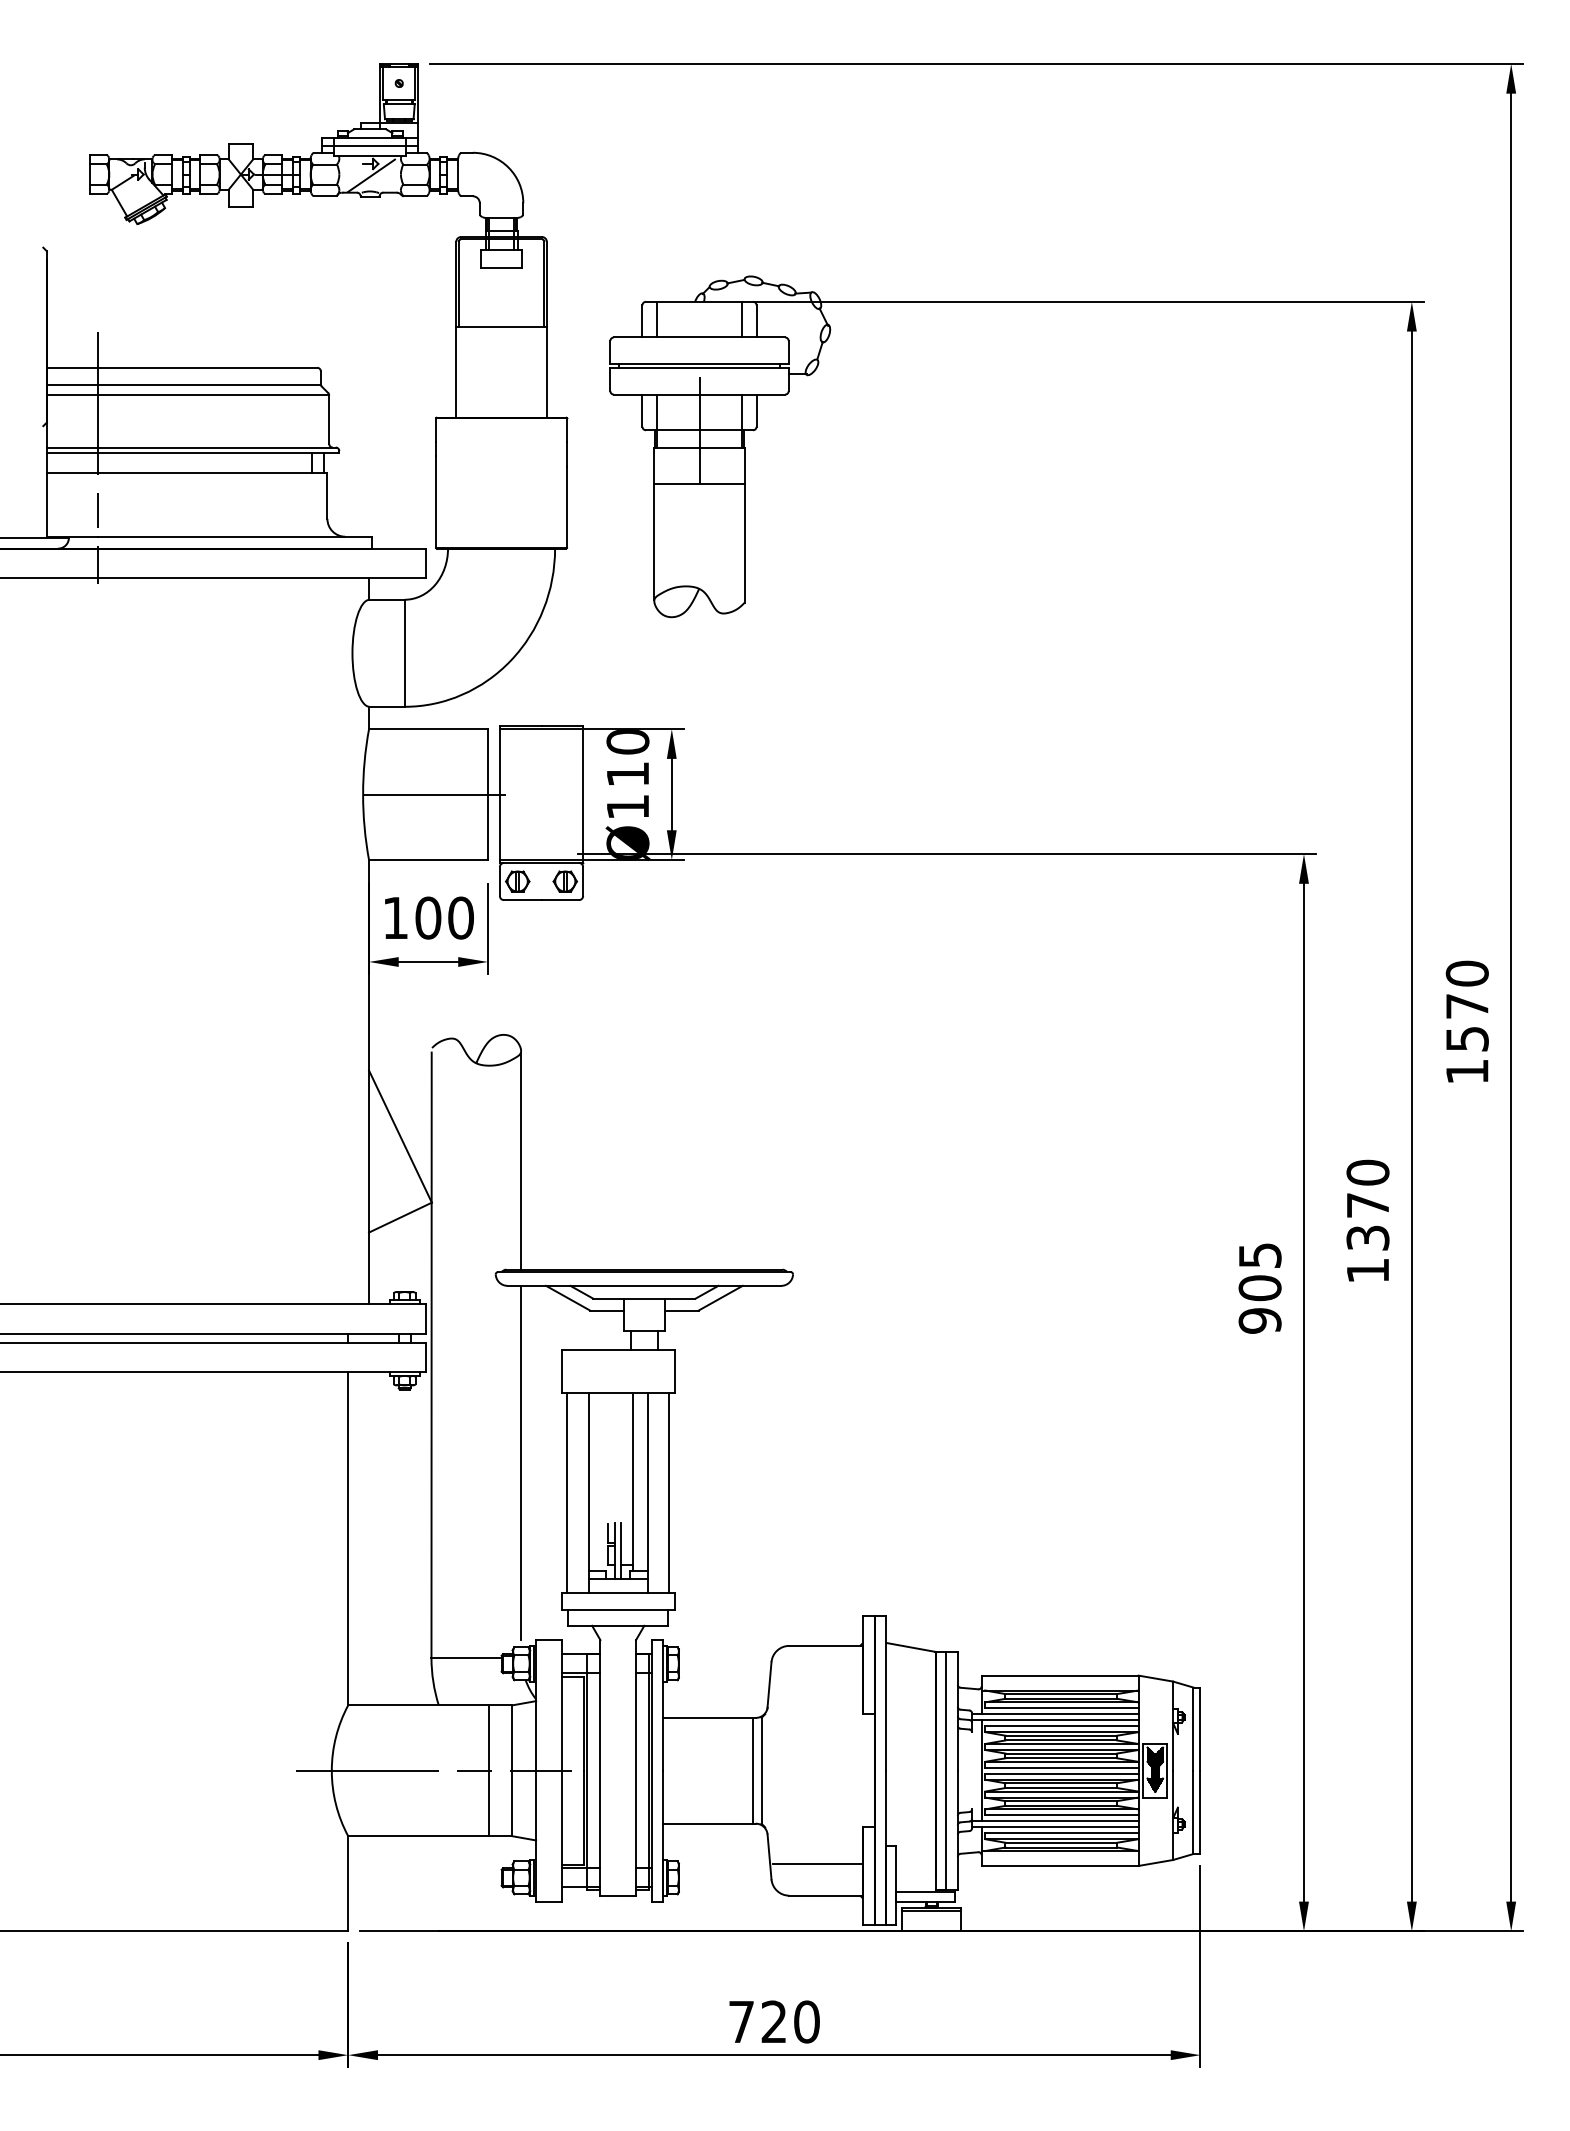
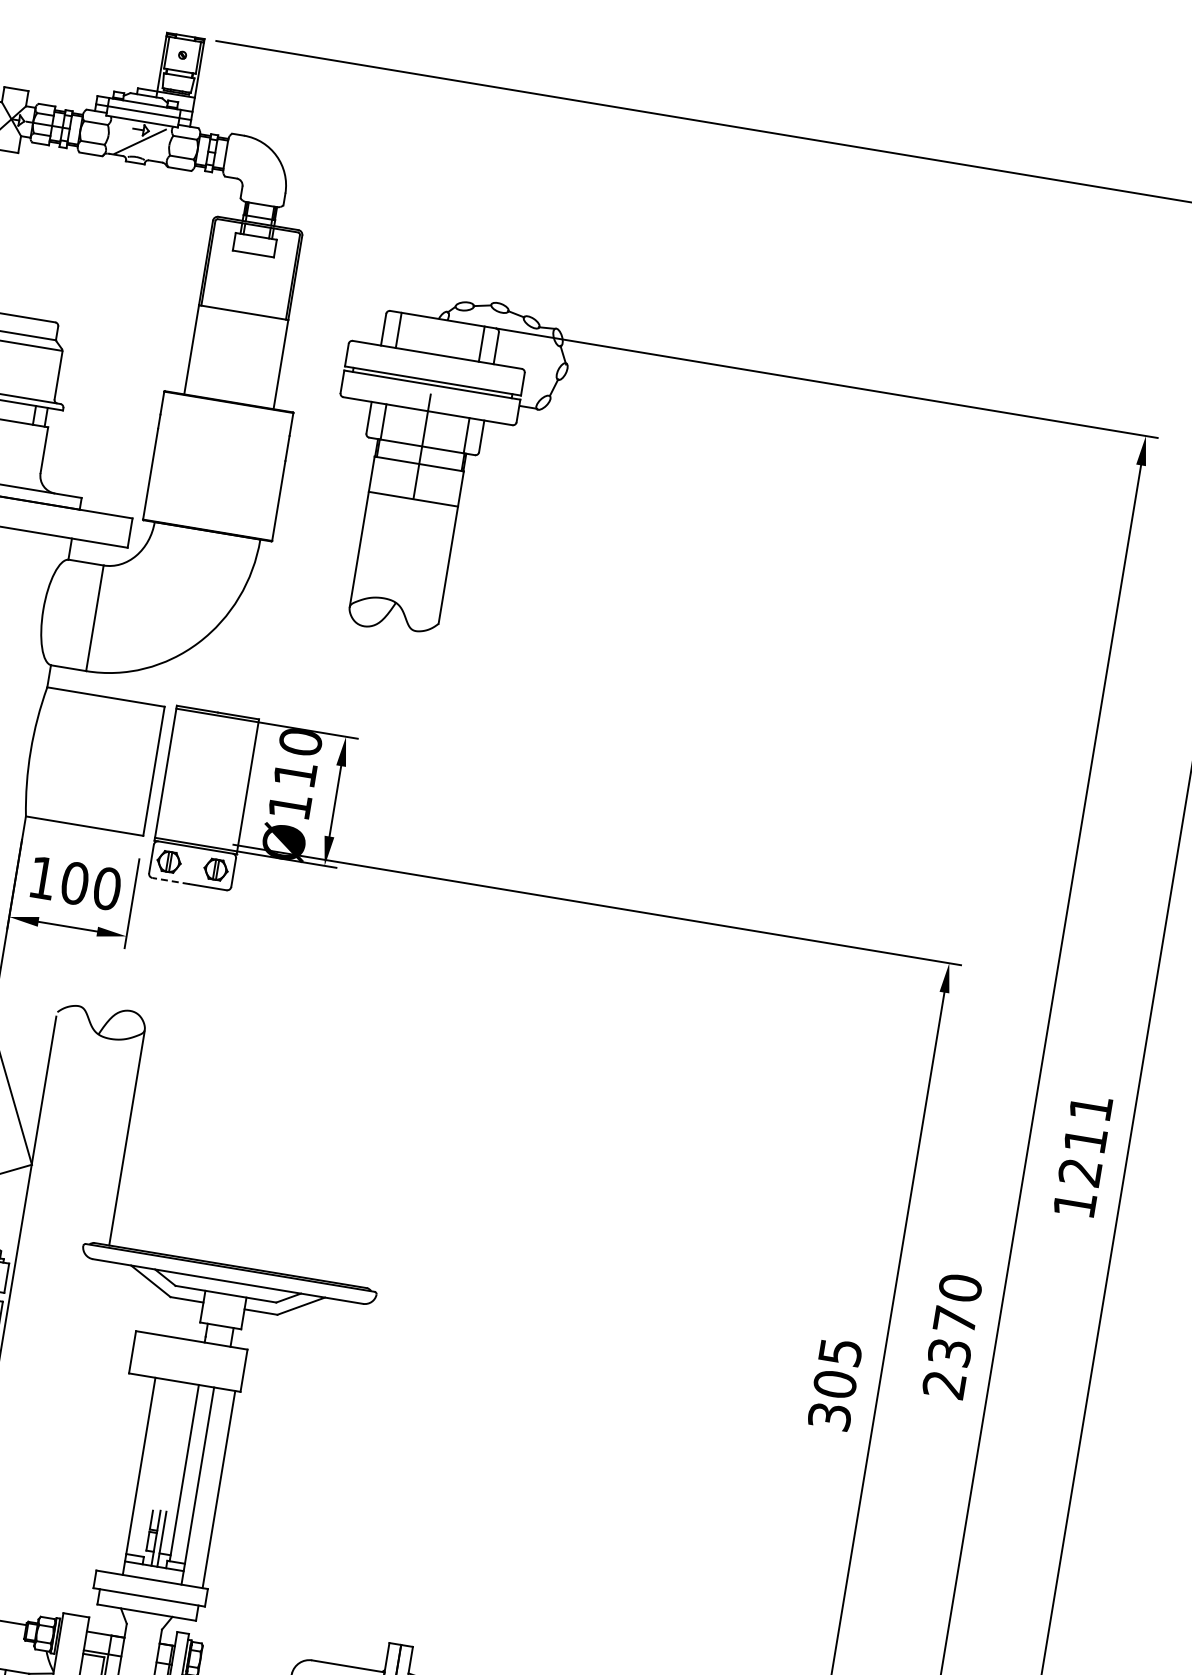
line: (431, 794) -> (98, 761), removed
line: (522, 900) -> (170, 881), solid -> dashed
text: (1466, 1005) -> (1084, 1139), 1570 -> 1211
text: (1367, 1271) -> (943, 1385), 1370 -> 2370
text: (1259, 1320) -> (829, 1416), 905 -> 305
line: (521, 1462) -> (77, 1435), removed
line: (567, 1492) -> (118, 1472), removed

